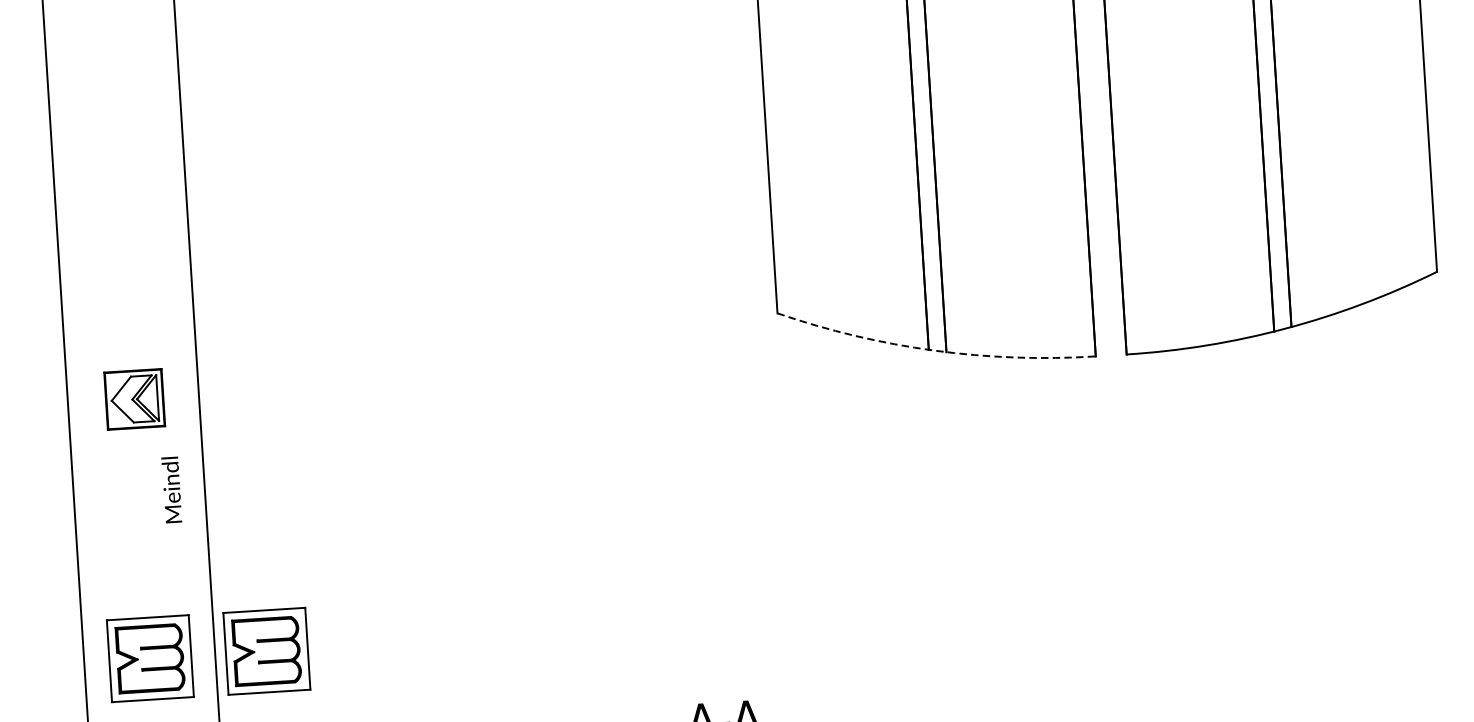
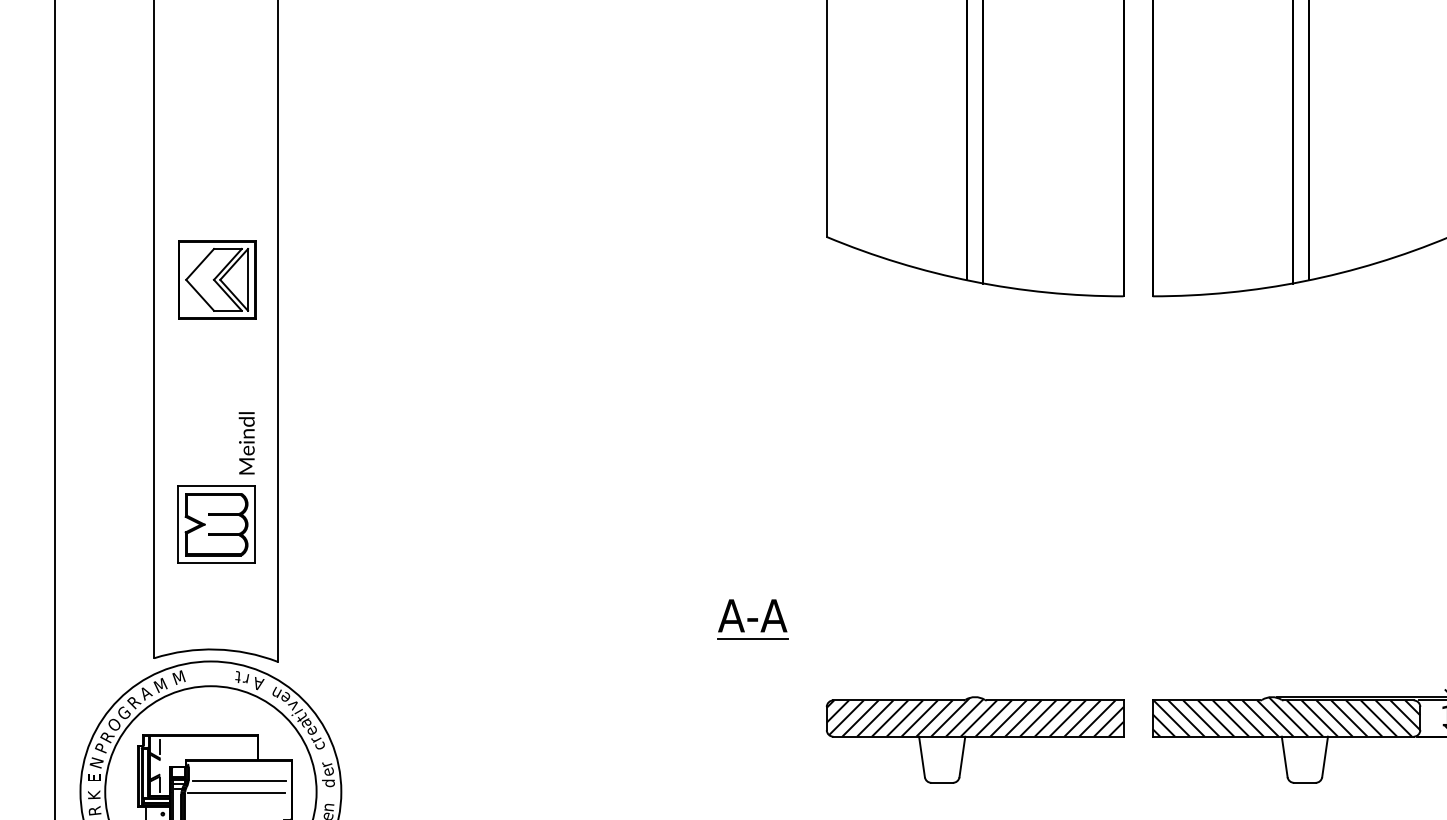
arc: (934, 350) -> (972, 281), dashed -> solid
part: (134, 398) -> (217, 279), size x1.43
text: (171, 490) -> (246, 443), moved
part: (266, 651) -> (326, 524), removed

